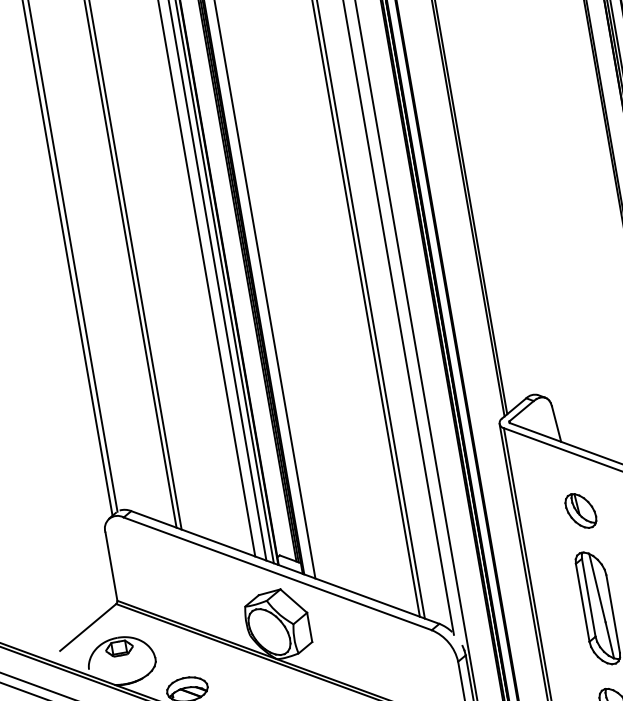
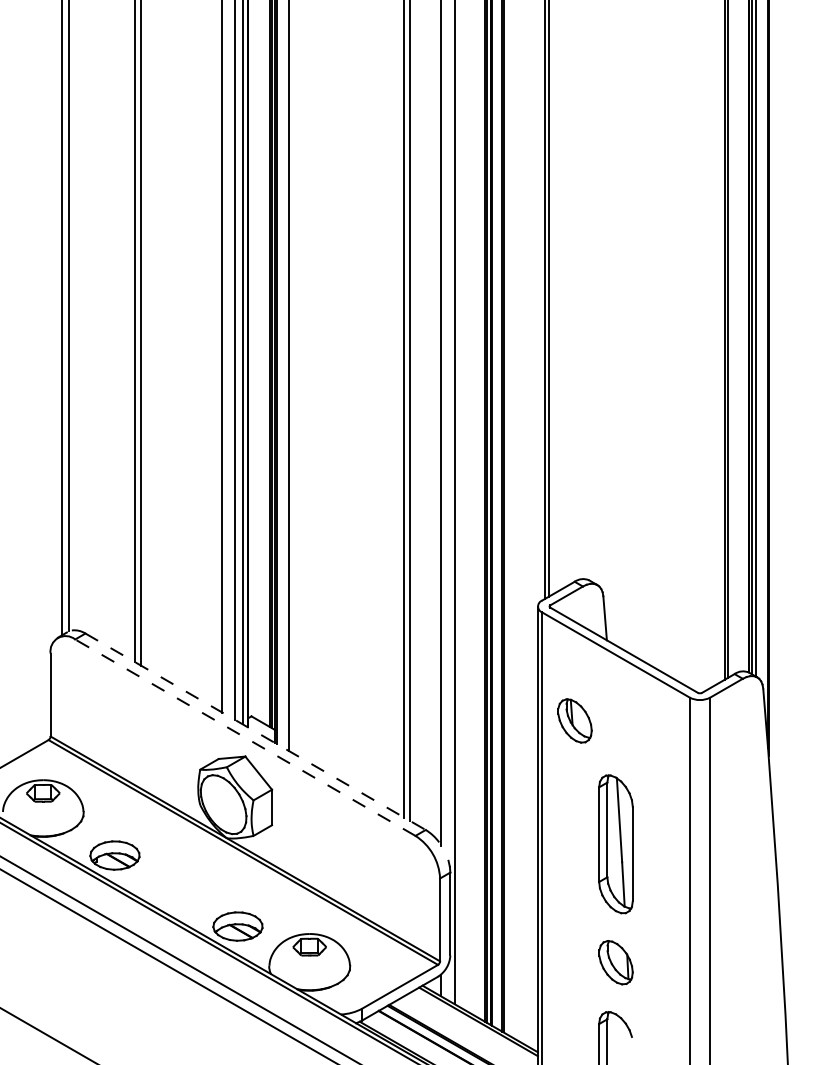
part: (580, 510) -> (574, 720), moved
line: (286, 567) -> (256, 732), solid -> dashed
line: (277, 573) -> (244, 737), solid -> dashed

